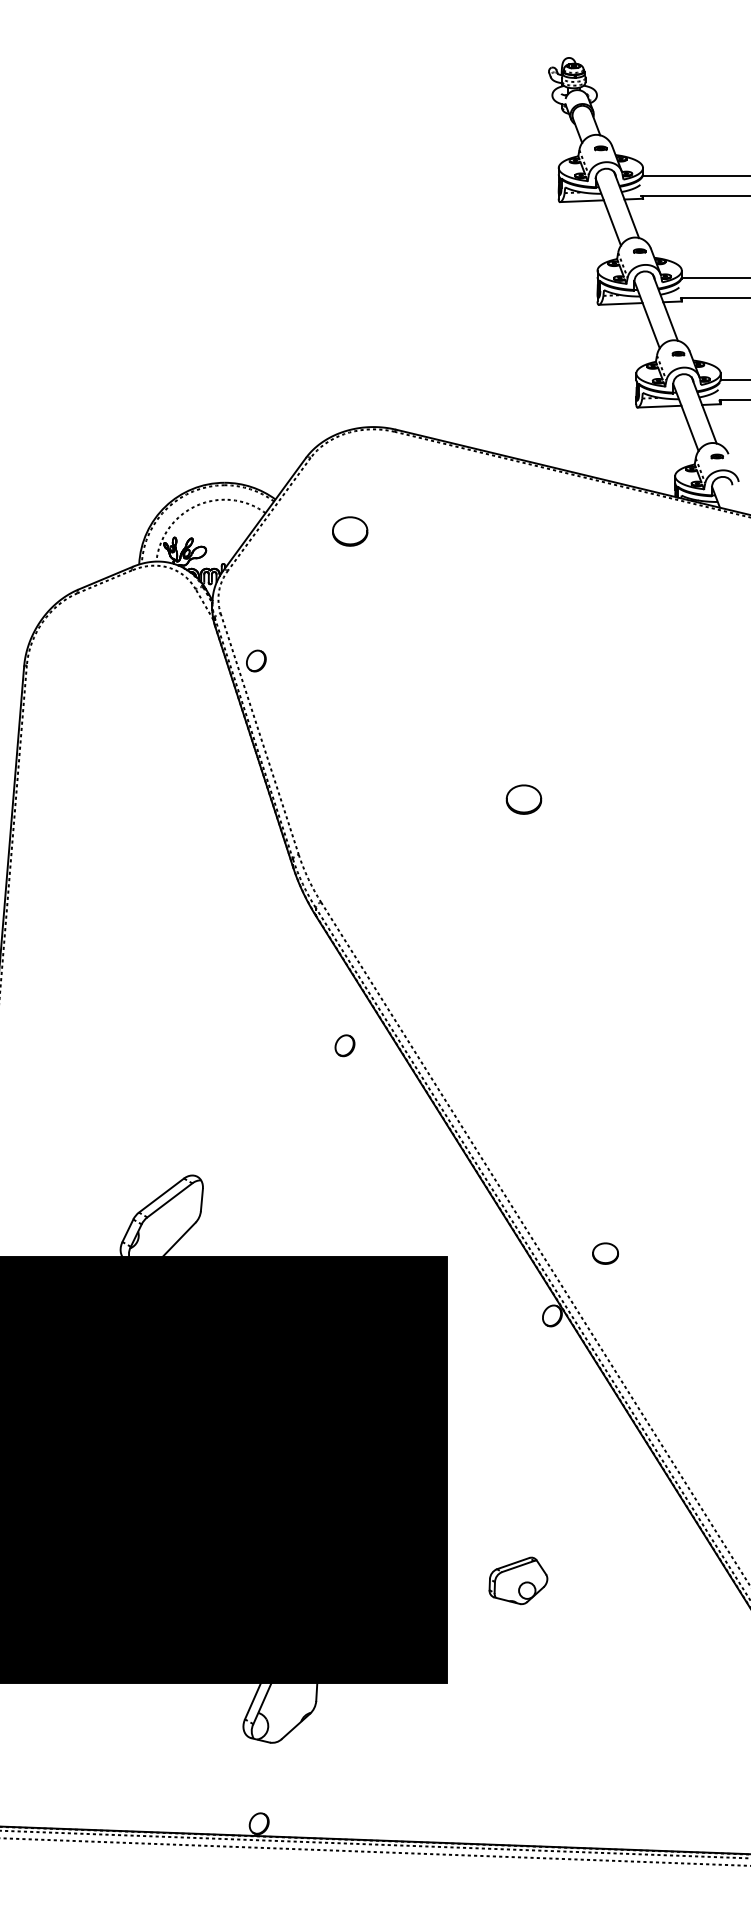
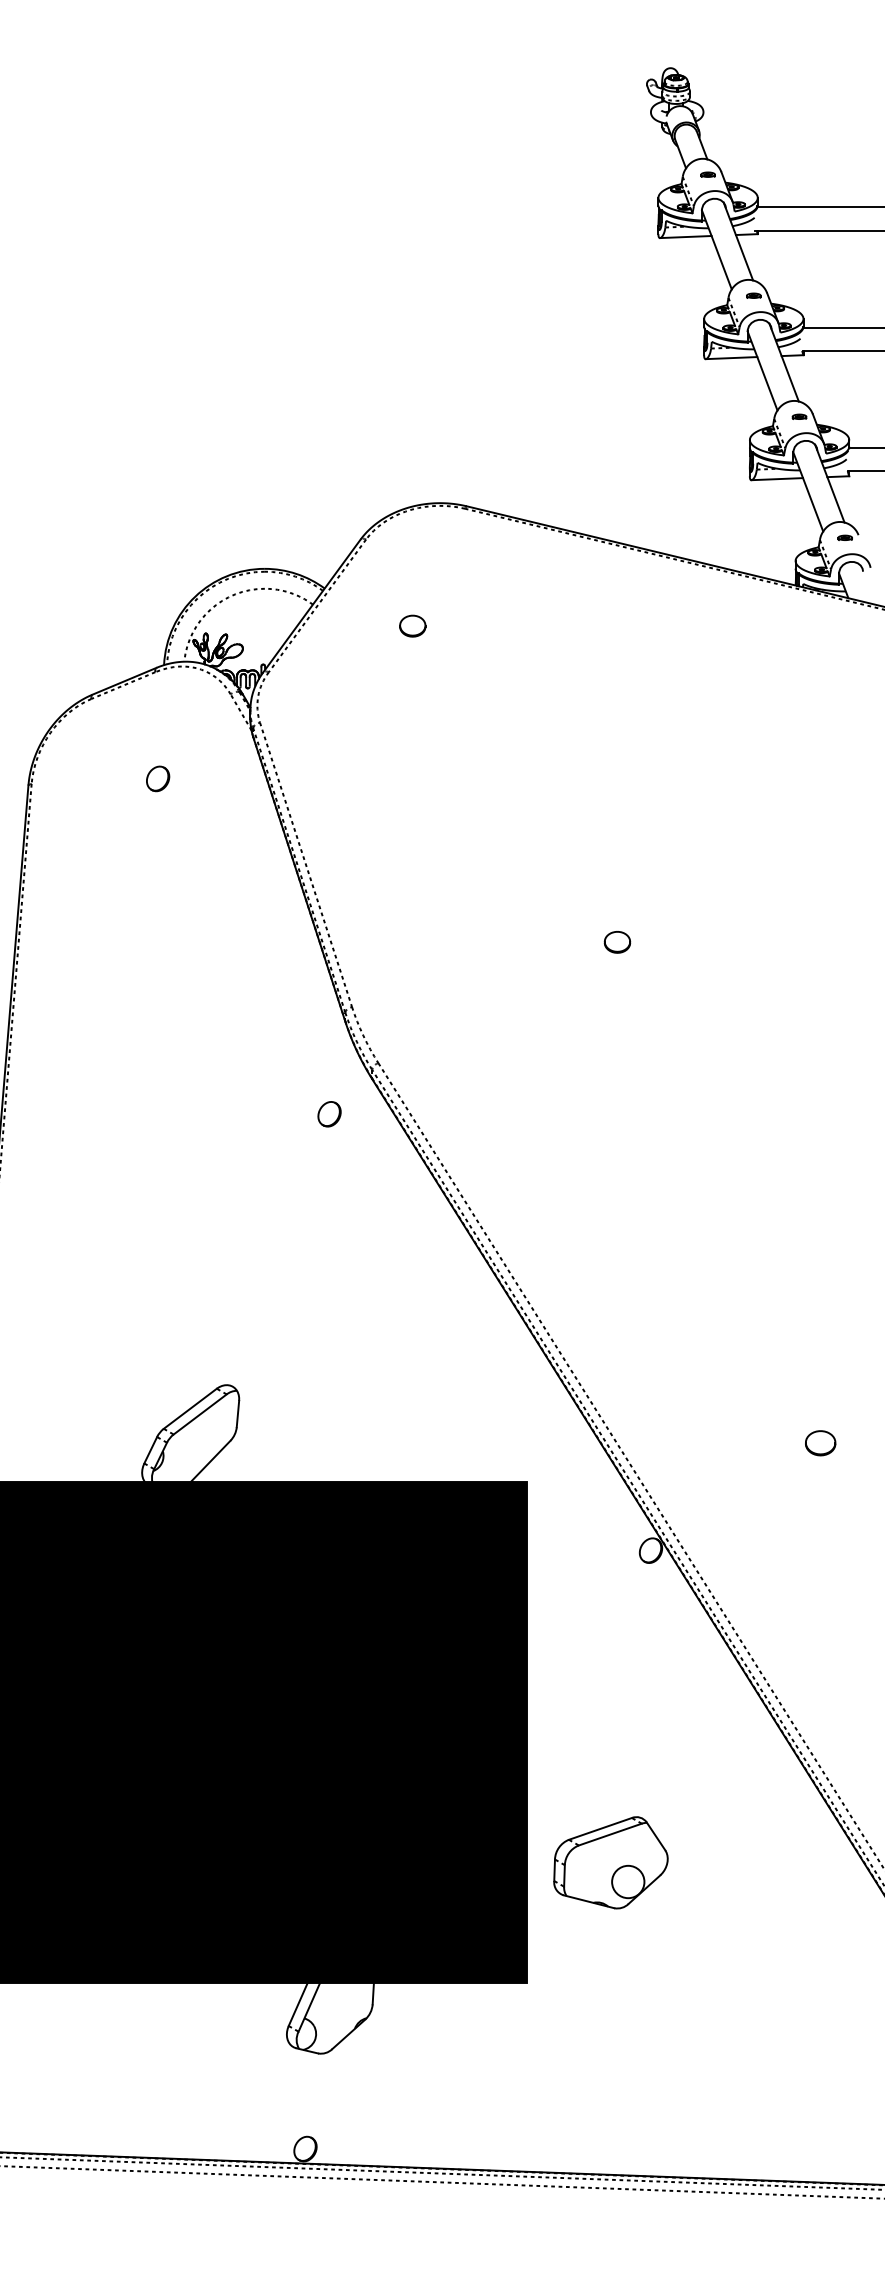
part: (350, 530) -> (412, 625), size x0.62
part: (256, 660) -> (158, 778), moved
part: (524, 799) -> (617, 942), size x0.62
part: (344, 1045) -> (329, 1114), moved
part: (605, 1253) -> (820, 1443), moved
part: (518, 1580) -> (610, 1862), size x1.67

